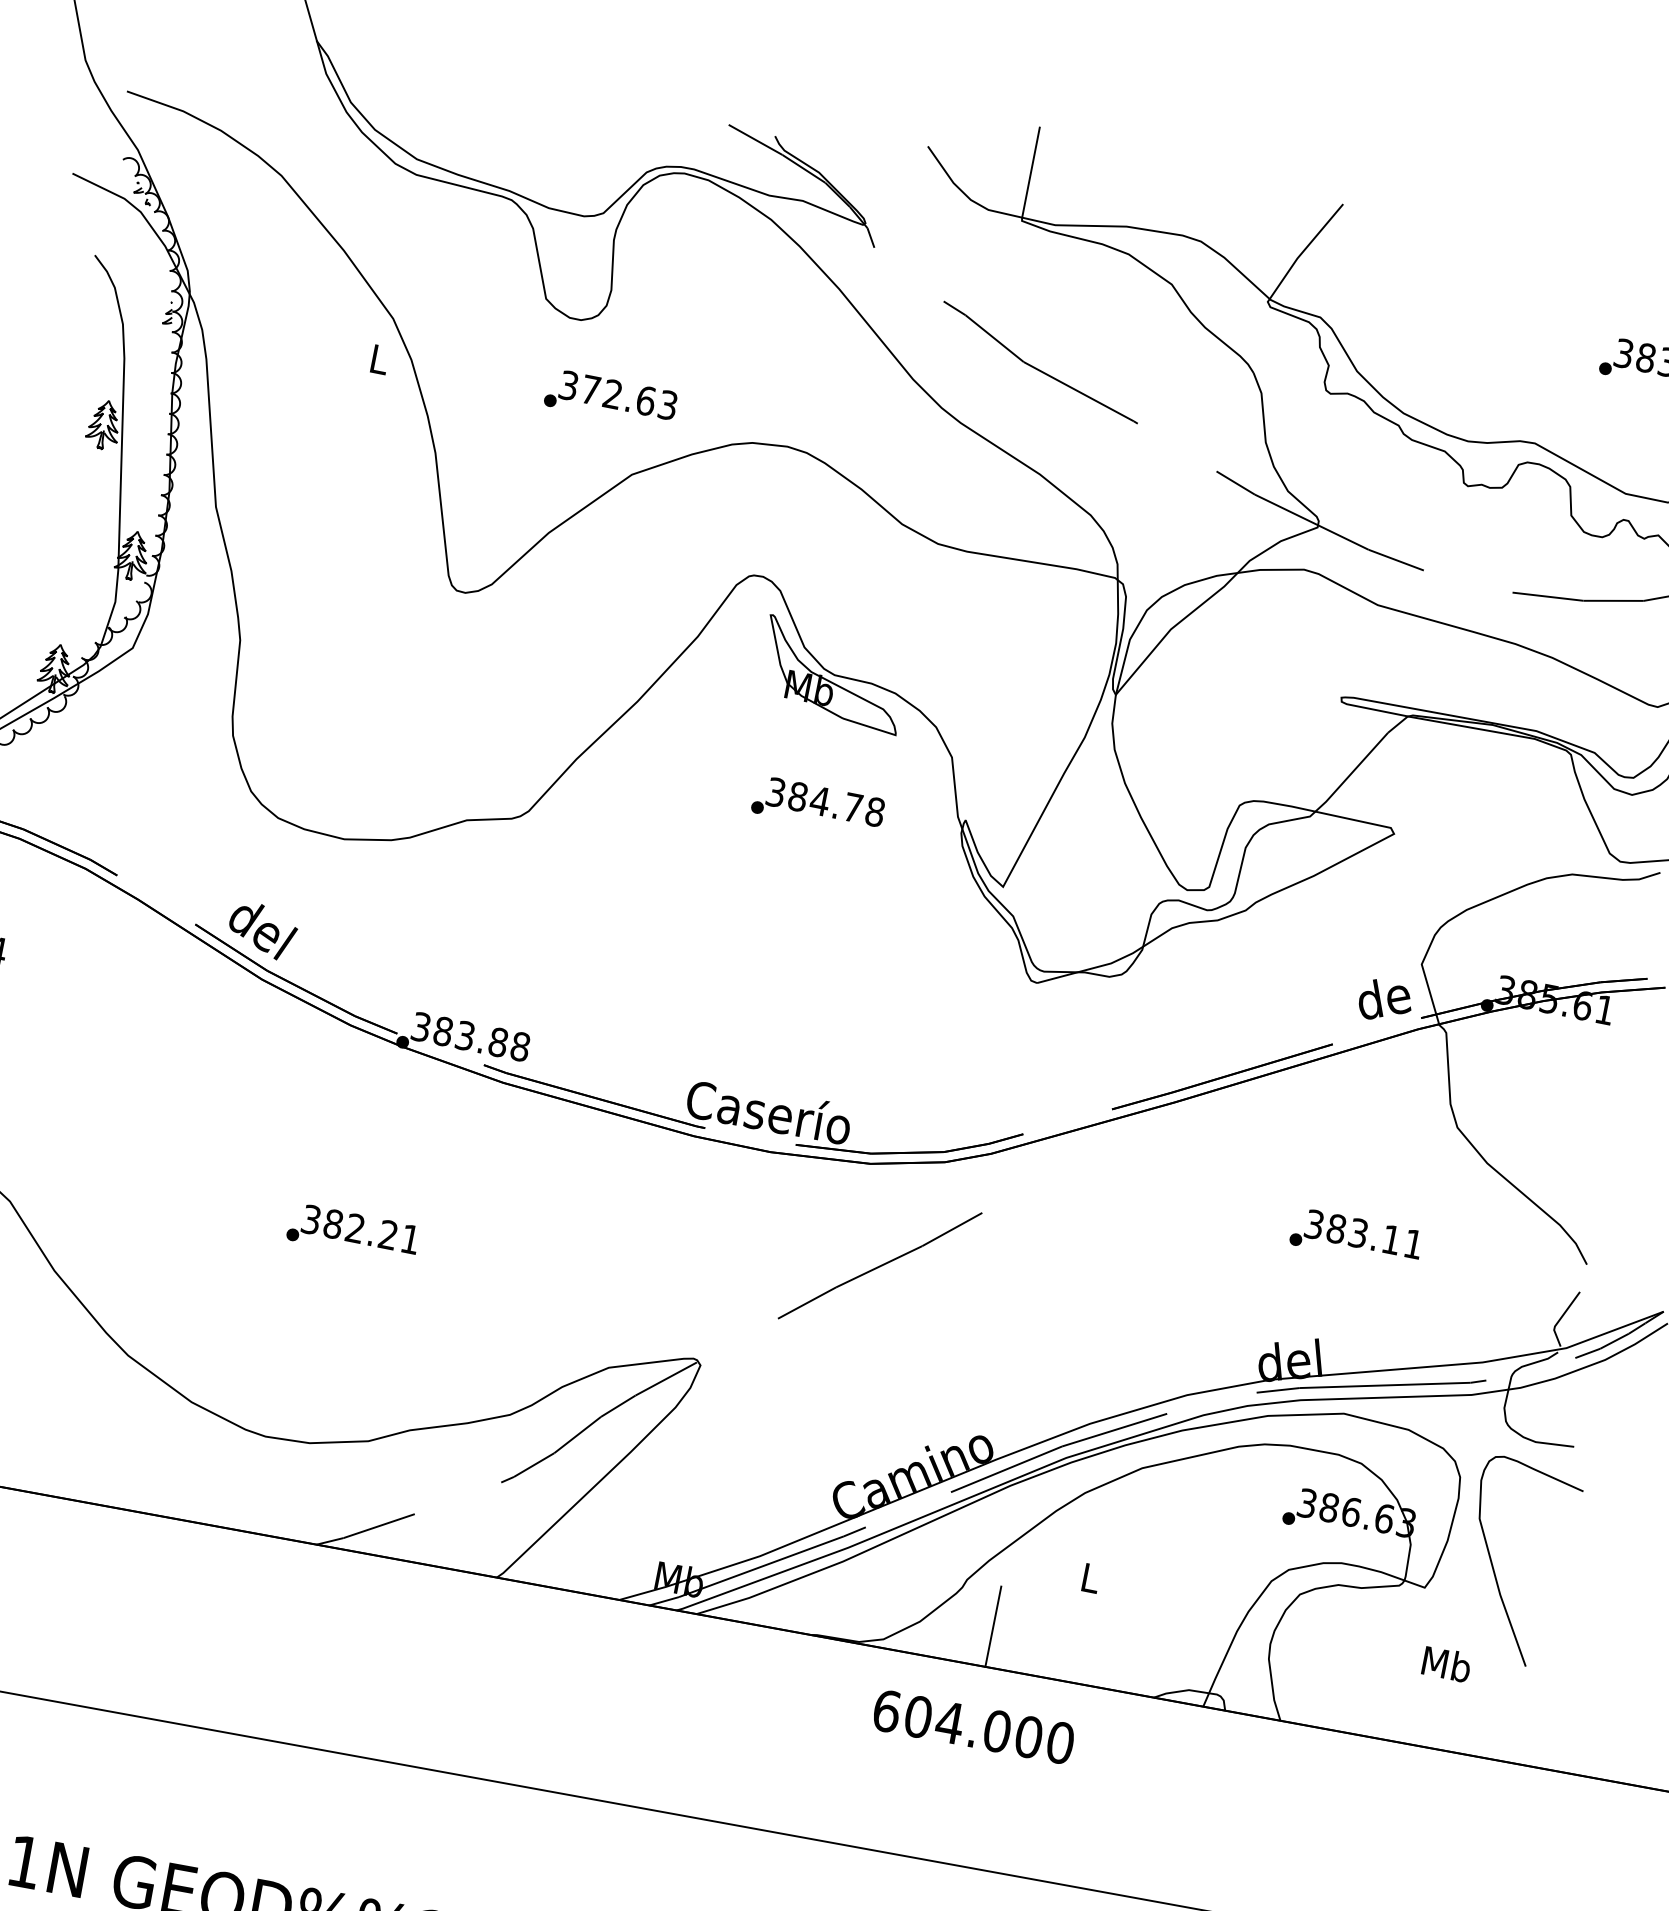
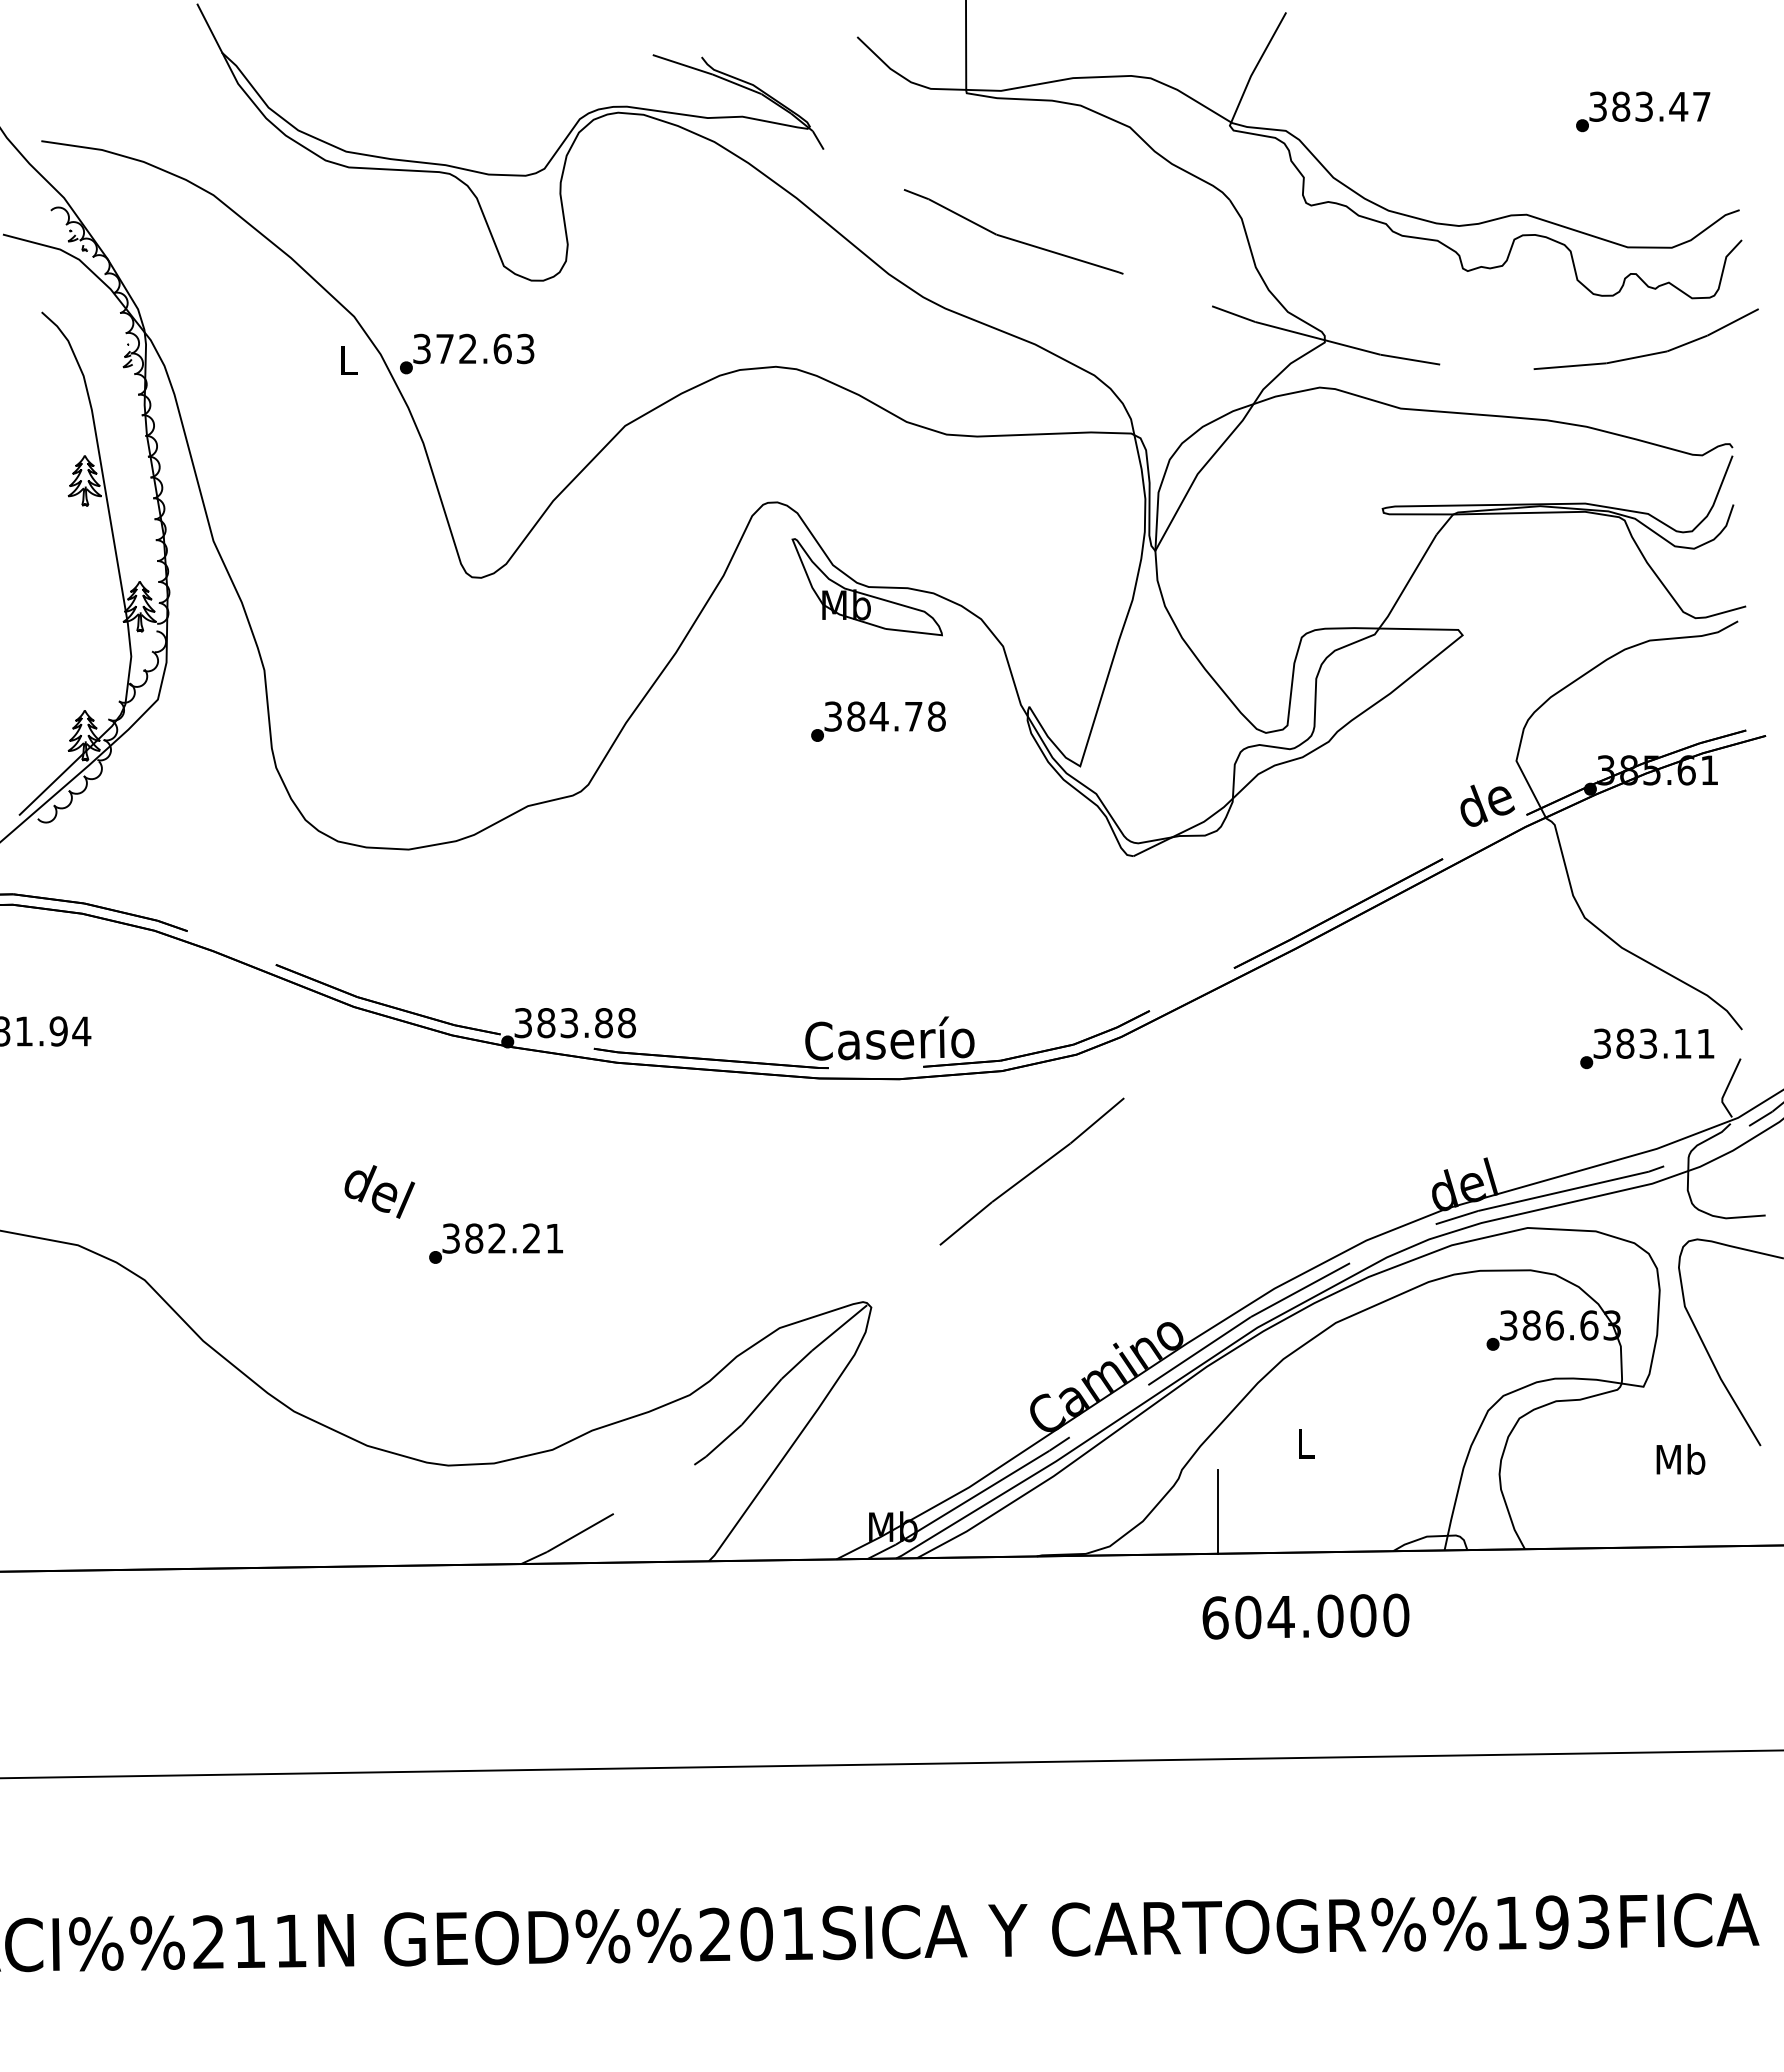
text: (611, 398) -> (467, 353), moved
text: (262, 930) -> (379, 1191), moved
text: (1356, 1237) -> (1647, 1048), moved
text: (973, 1726) -> (1305, 1616), moved

